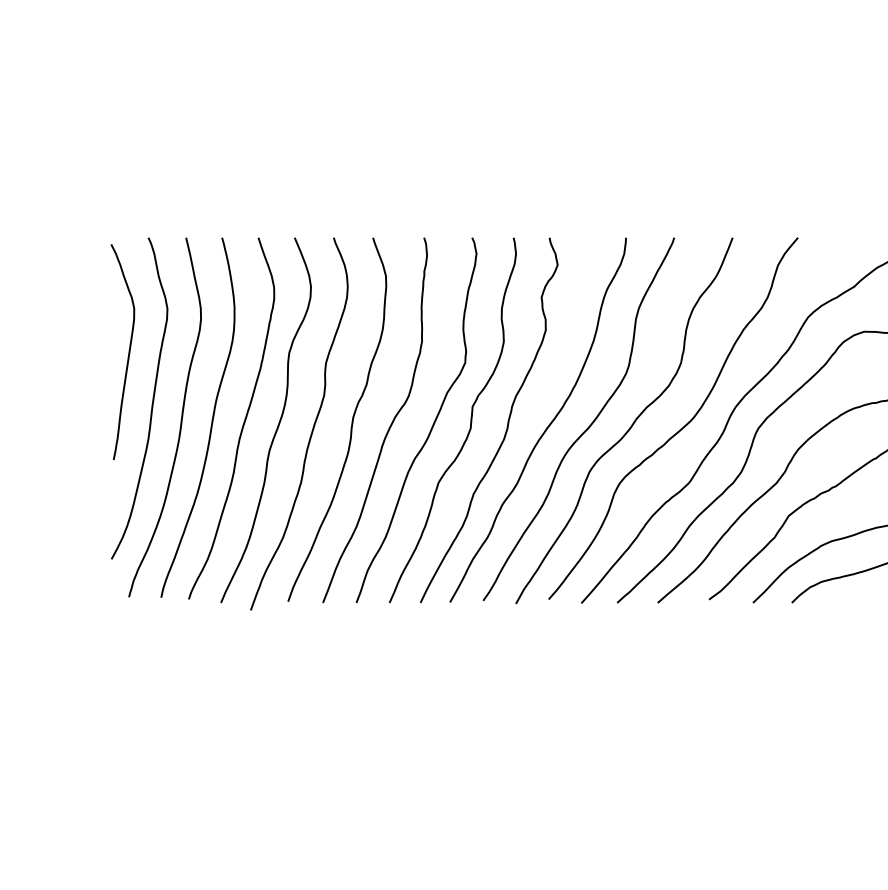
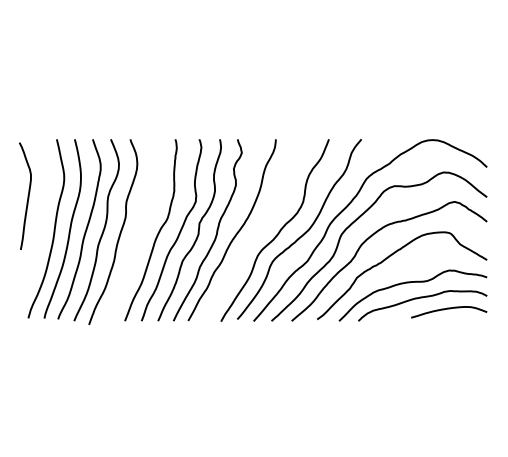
curve: (151, 398) -> (39, 219), removed
curve: (350, 420) -> (138, 230), removed
curve: (587, 426) -> (256, 233), removed

